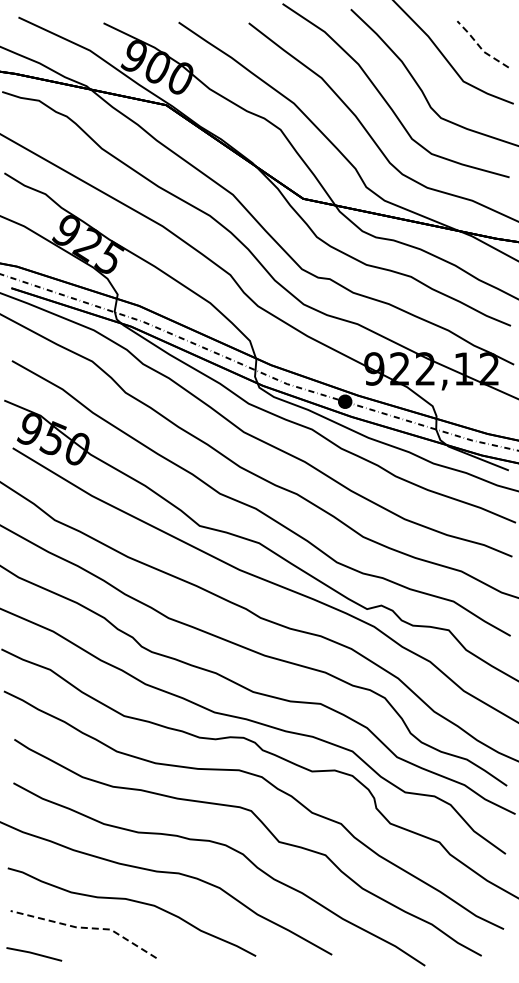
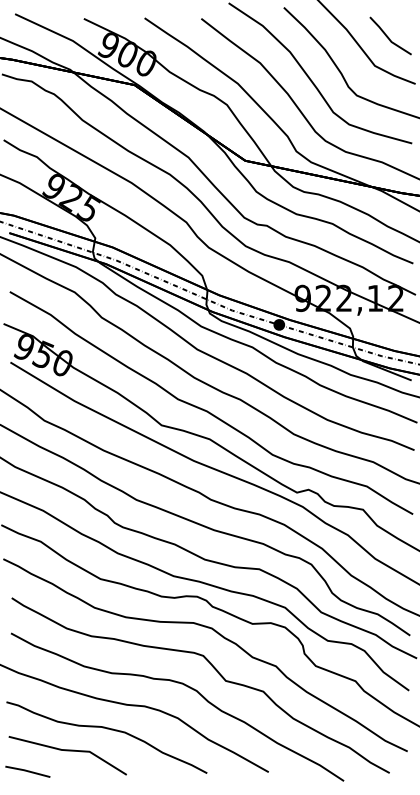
line: (480, 47) -> (388, 38), dashed -> solid
line: (87, 928) -> (70, 750), dashed -> solid

